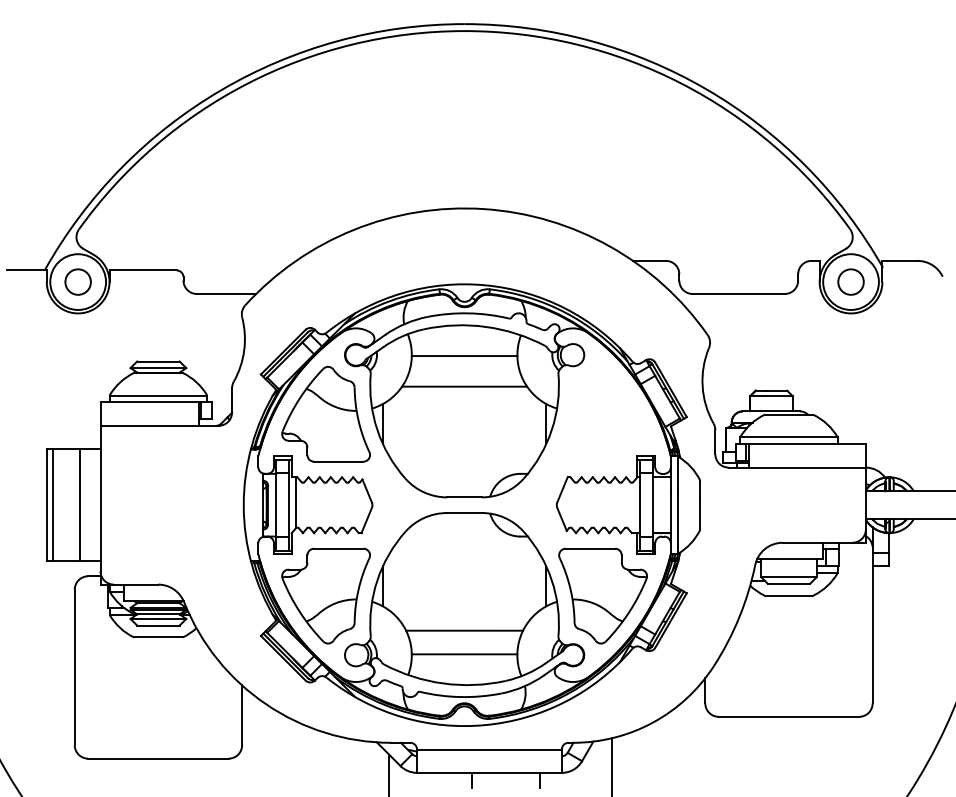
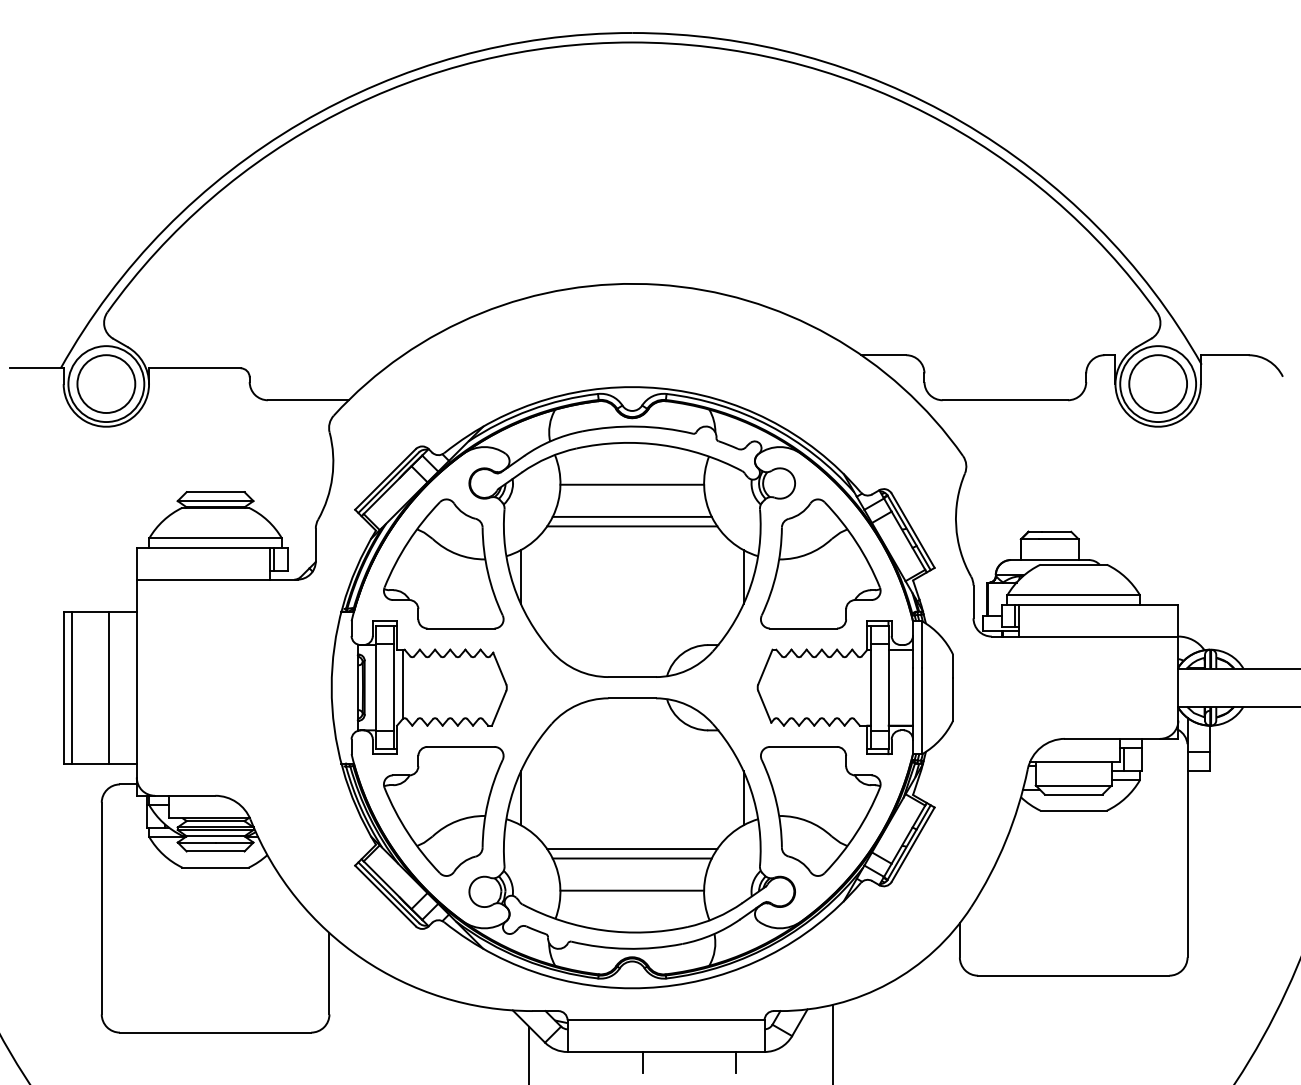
circle: (77, 281) -> (105, 383), size x1.67
circle: (850, 281) -> (1157, 383), size x1.67
line: (464, 379) -> (632, 516), added
part: (602, 414) -> (819, 564), added
line: (464, 623) -> (632, 848), added

